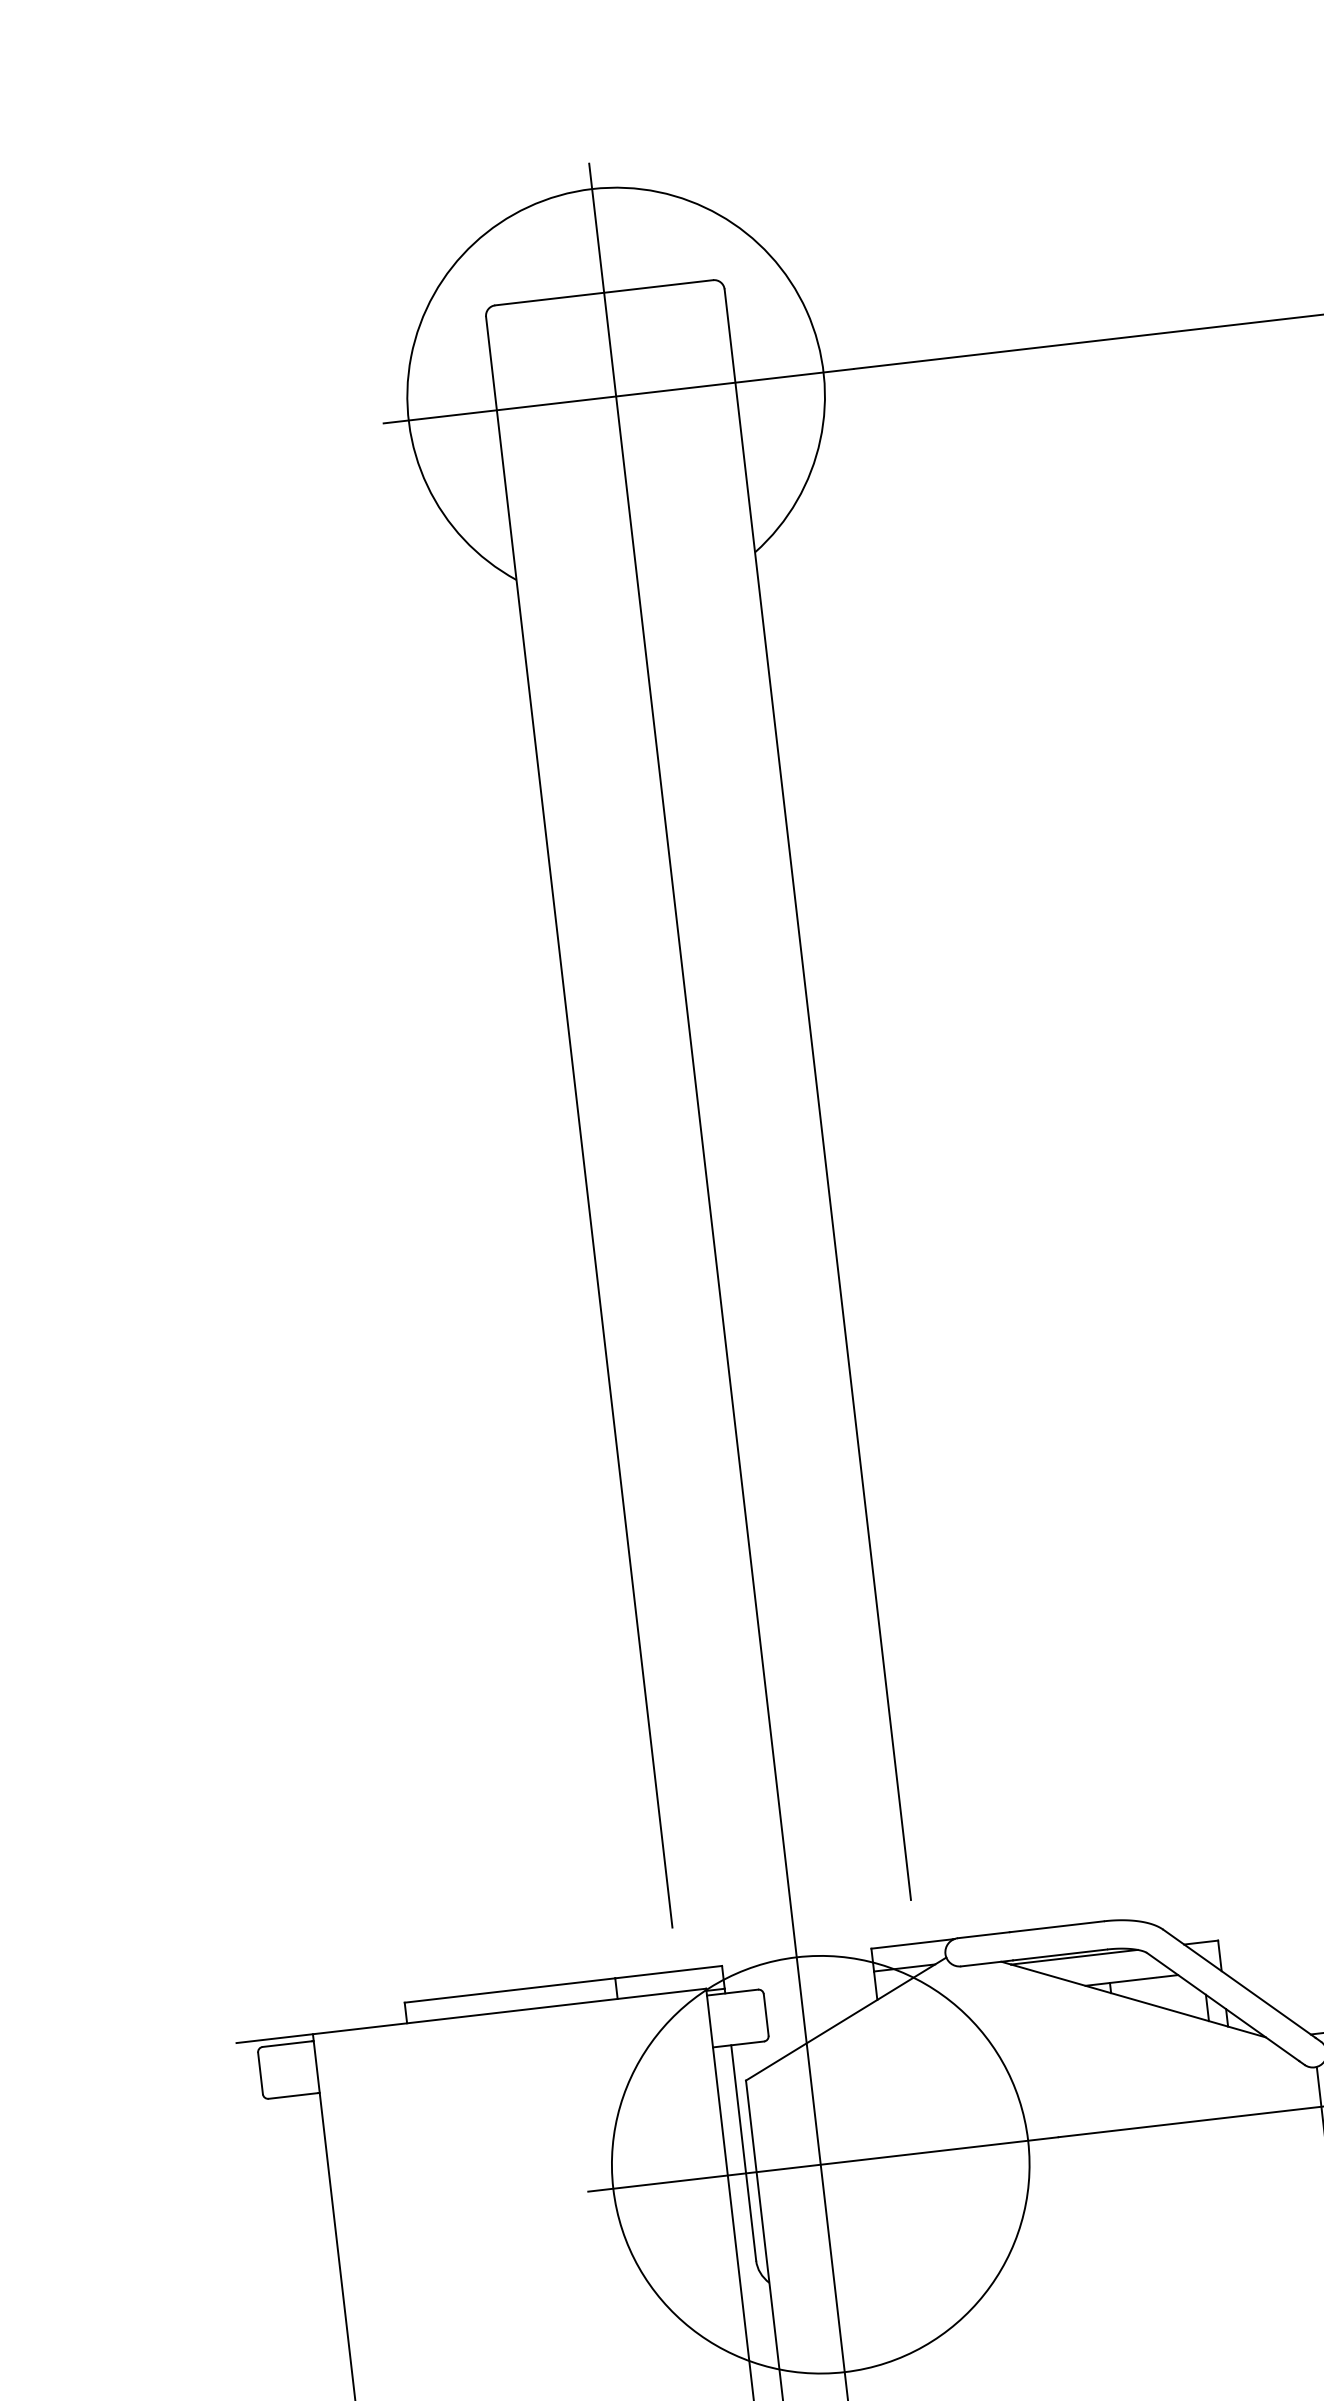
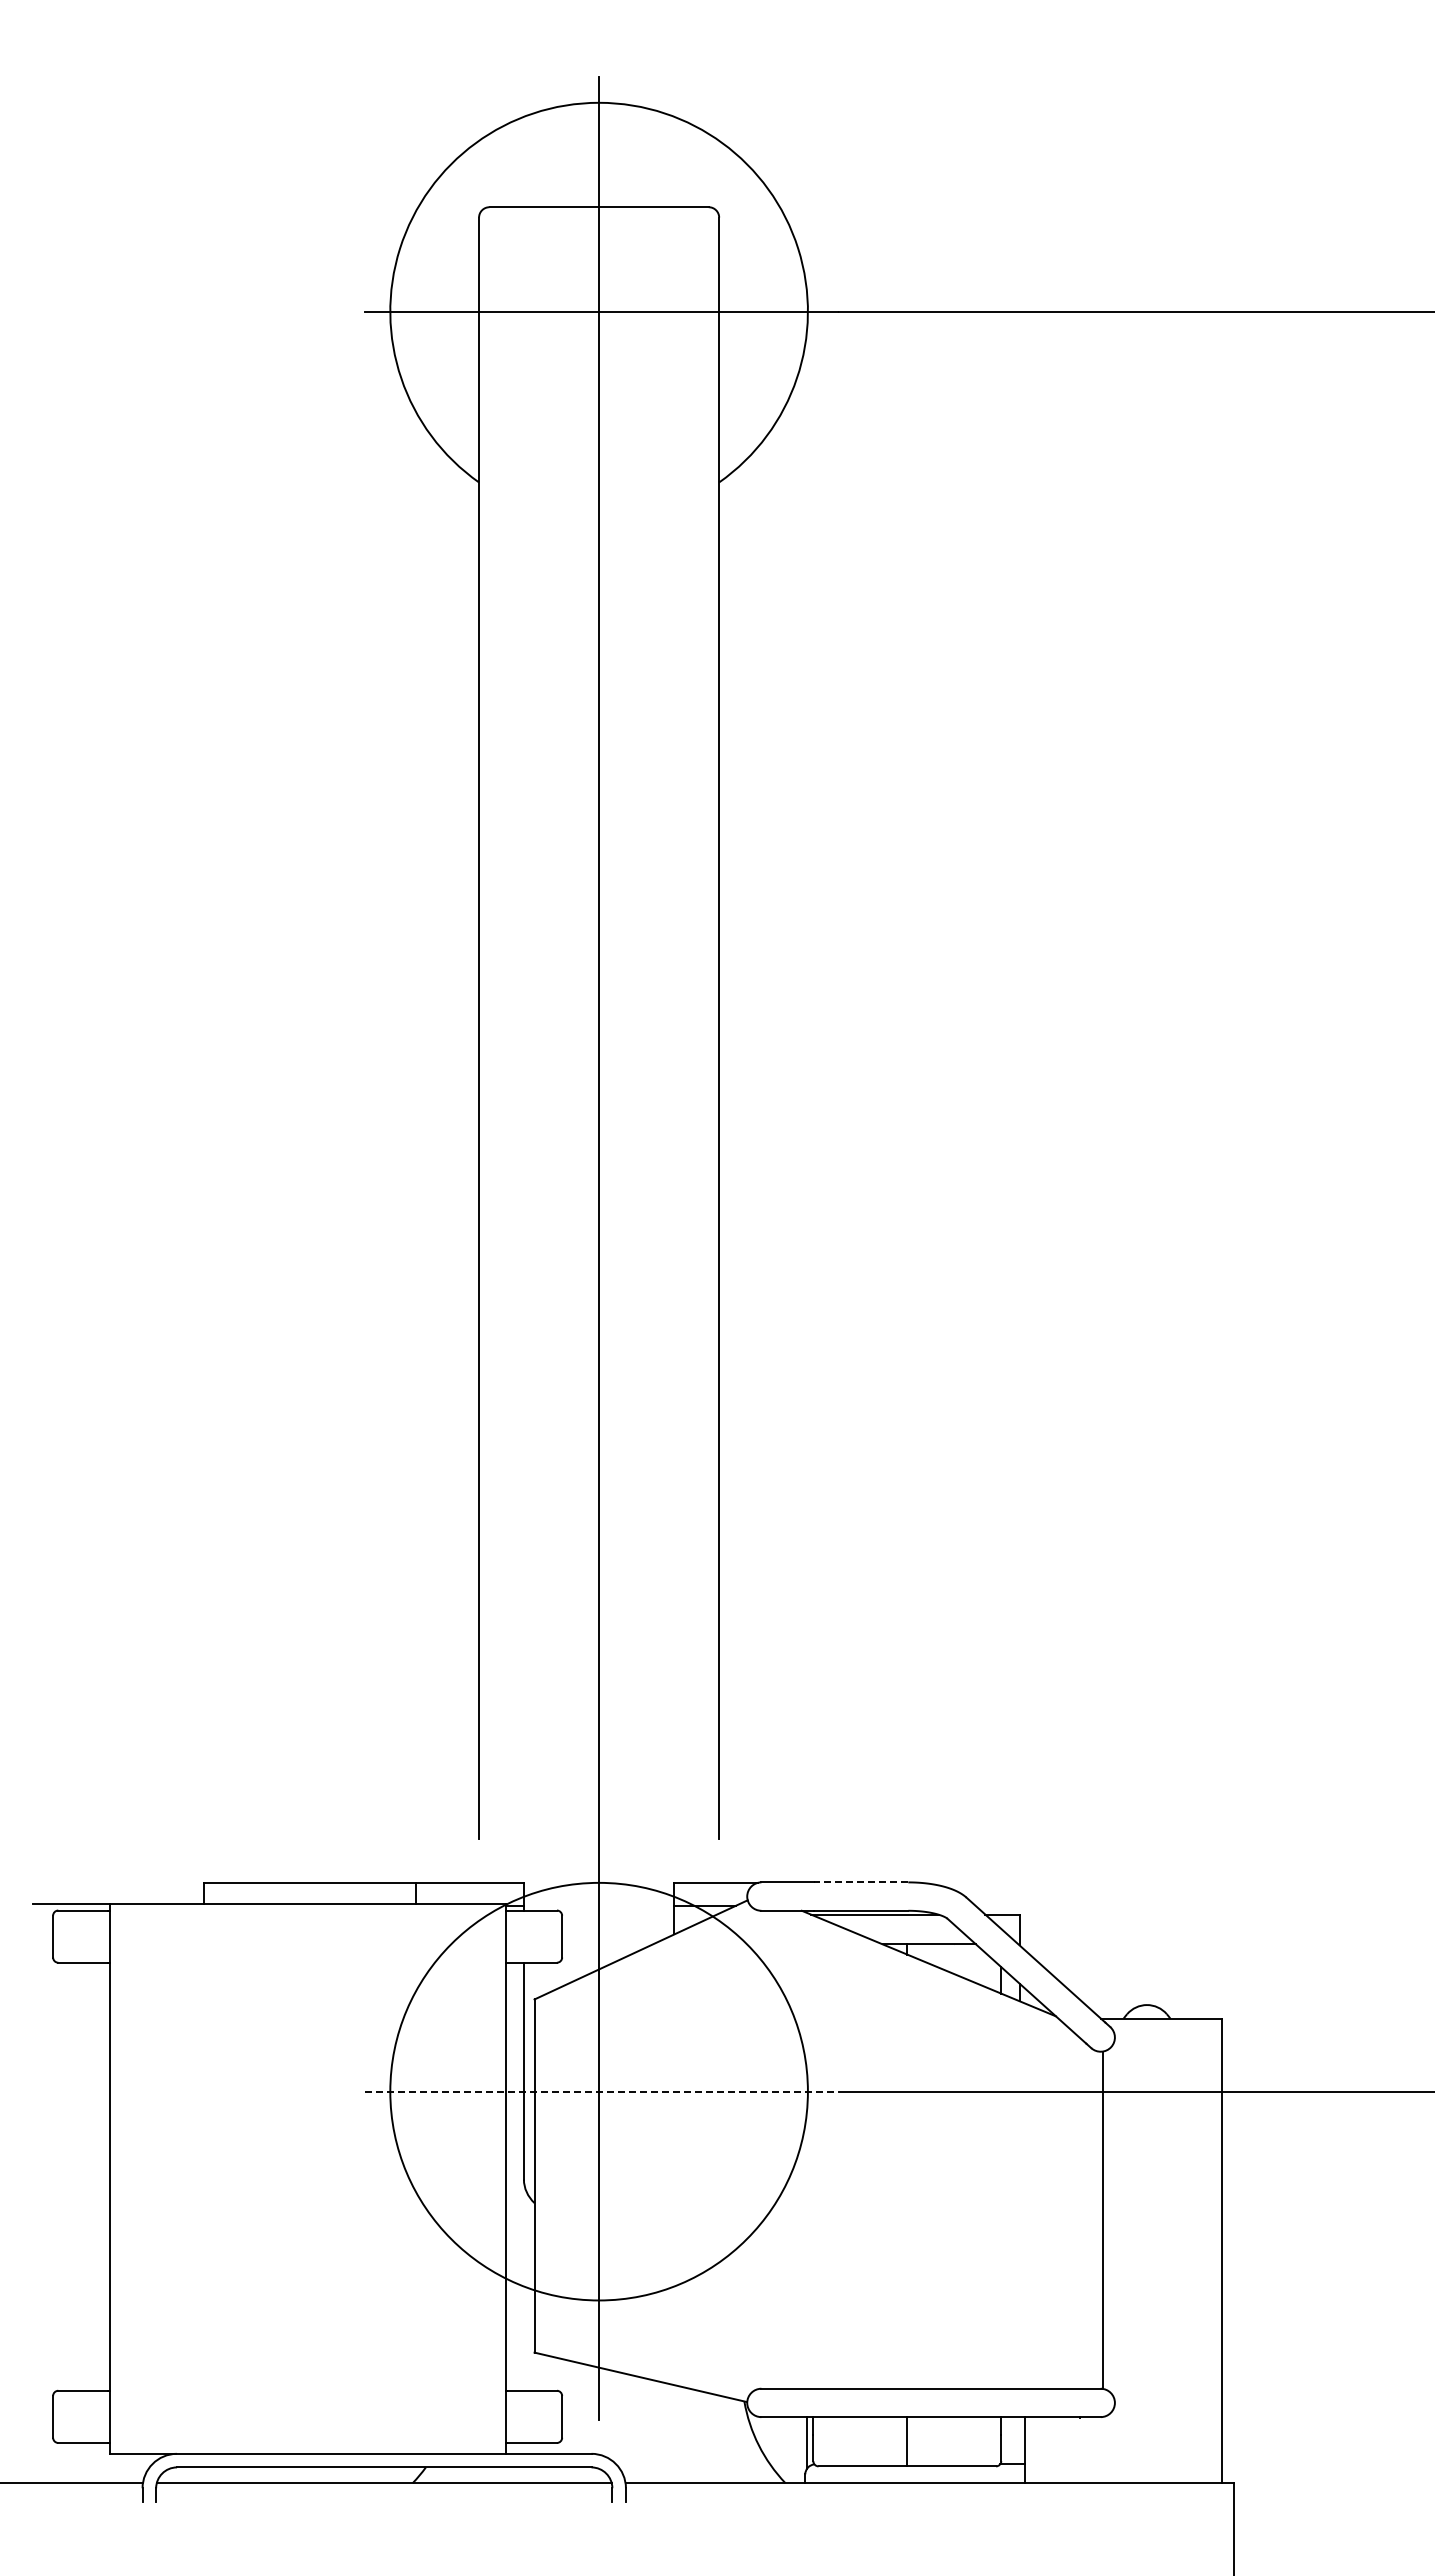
line: (1056, 1926) -> (860, 1882), solid -> dashed
line: (824, 2164) -> (602, 2091), solid -> dashed

